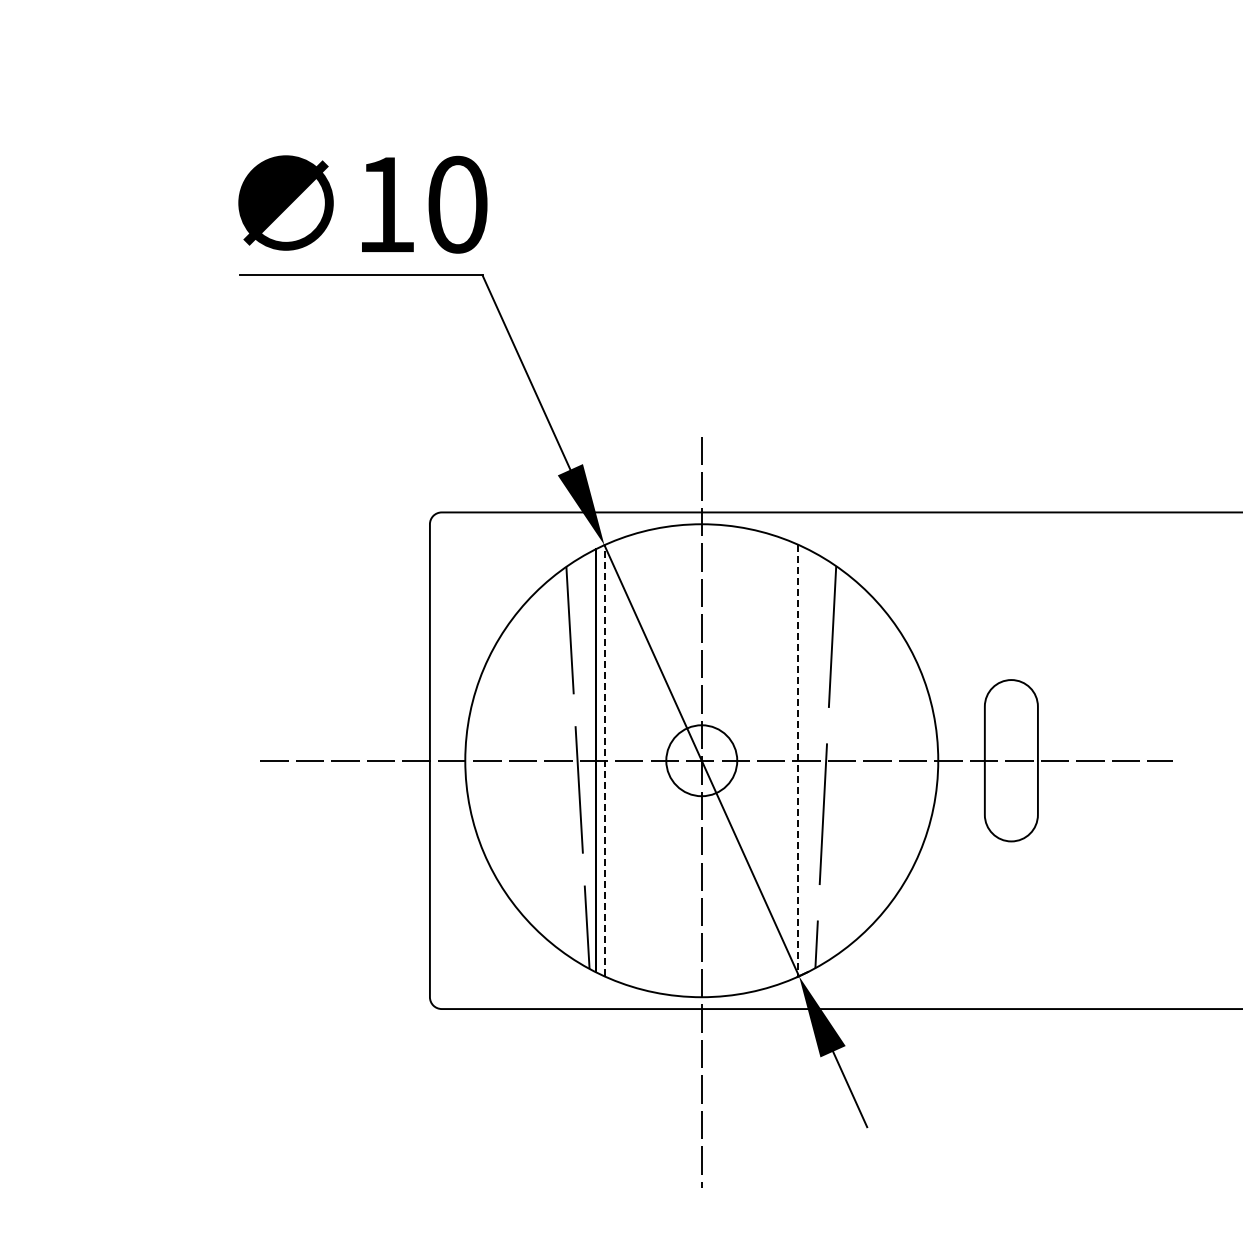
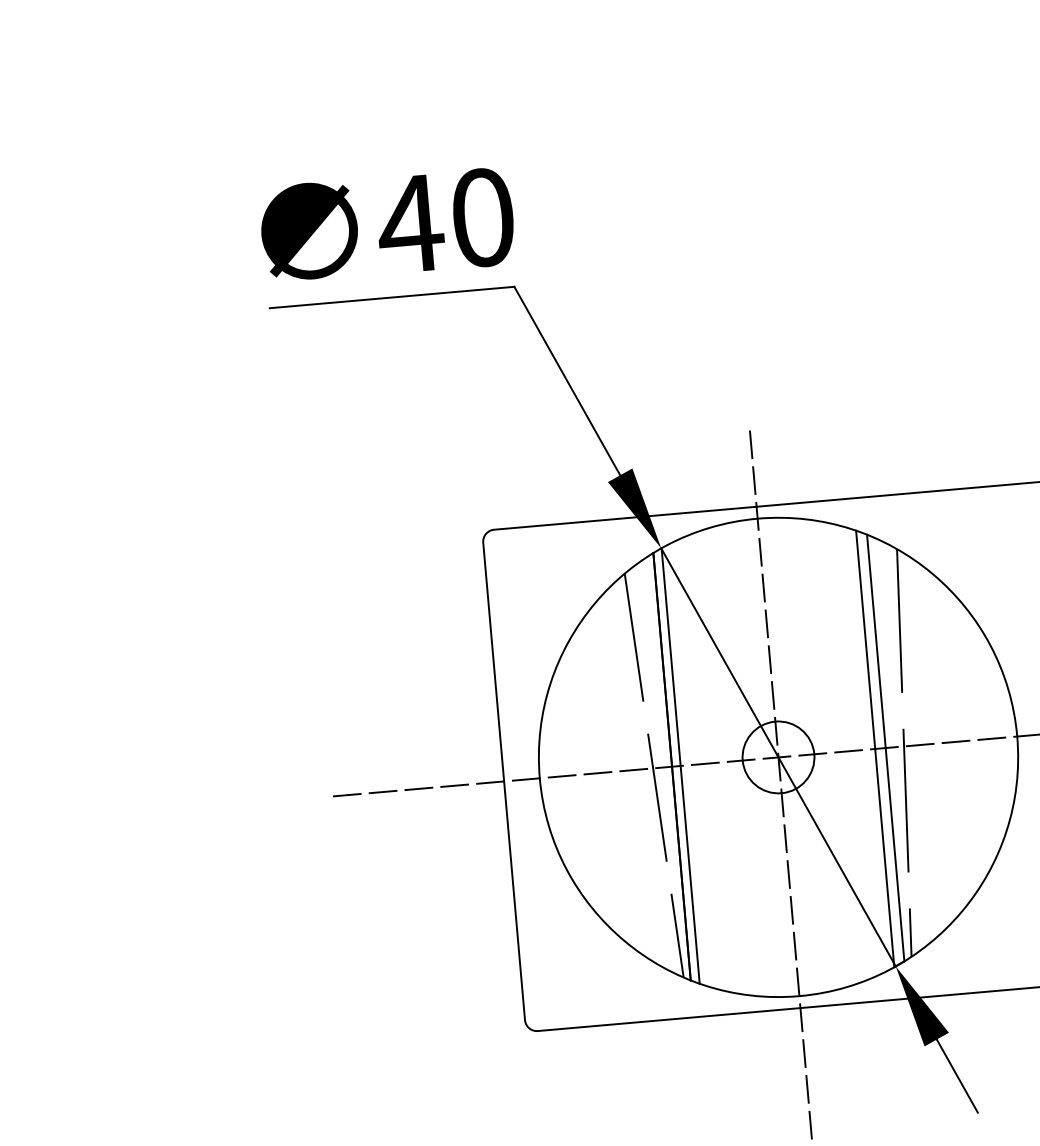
text: (385, 204) -> (410, 223), 10 -> 40
line: (604, 760) -> (680, 765), dashed -> solid
line: (807, 760) -> (885, 747), added
line: (797, 761) -> (875, 749), dashed -> solid

